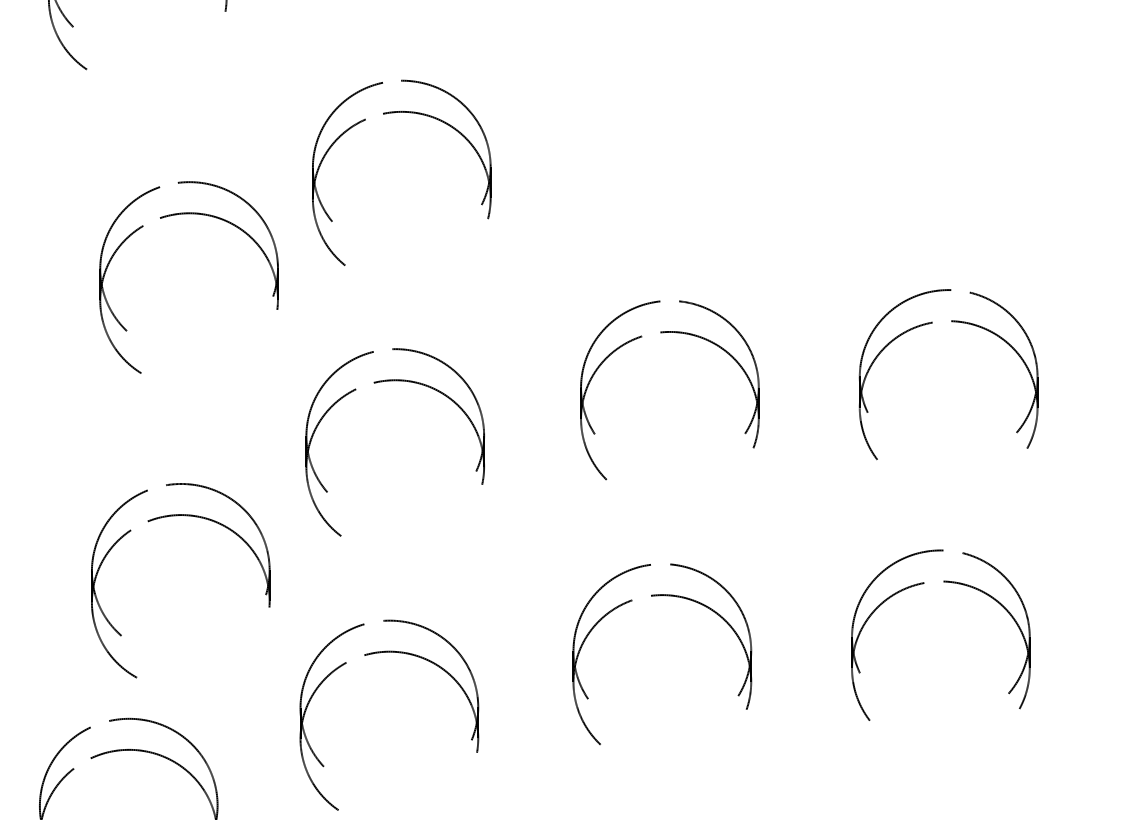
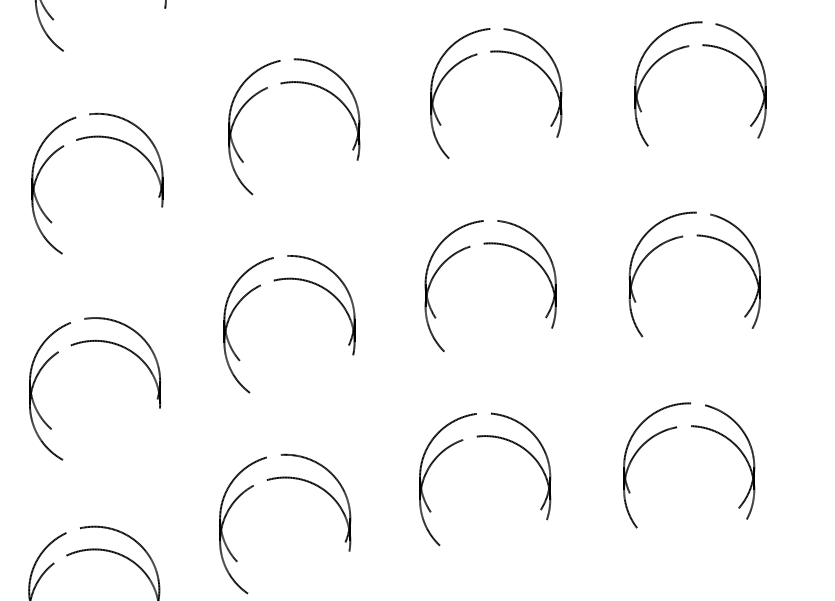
part: (959, 62) -> (702, 45), added
part: (672, 71) -> (492, 52), added
part: (188, 214) -> (97, 137), moved
part: (176, 516) -> (91, 341), moved

